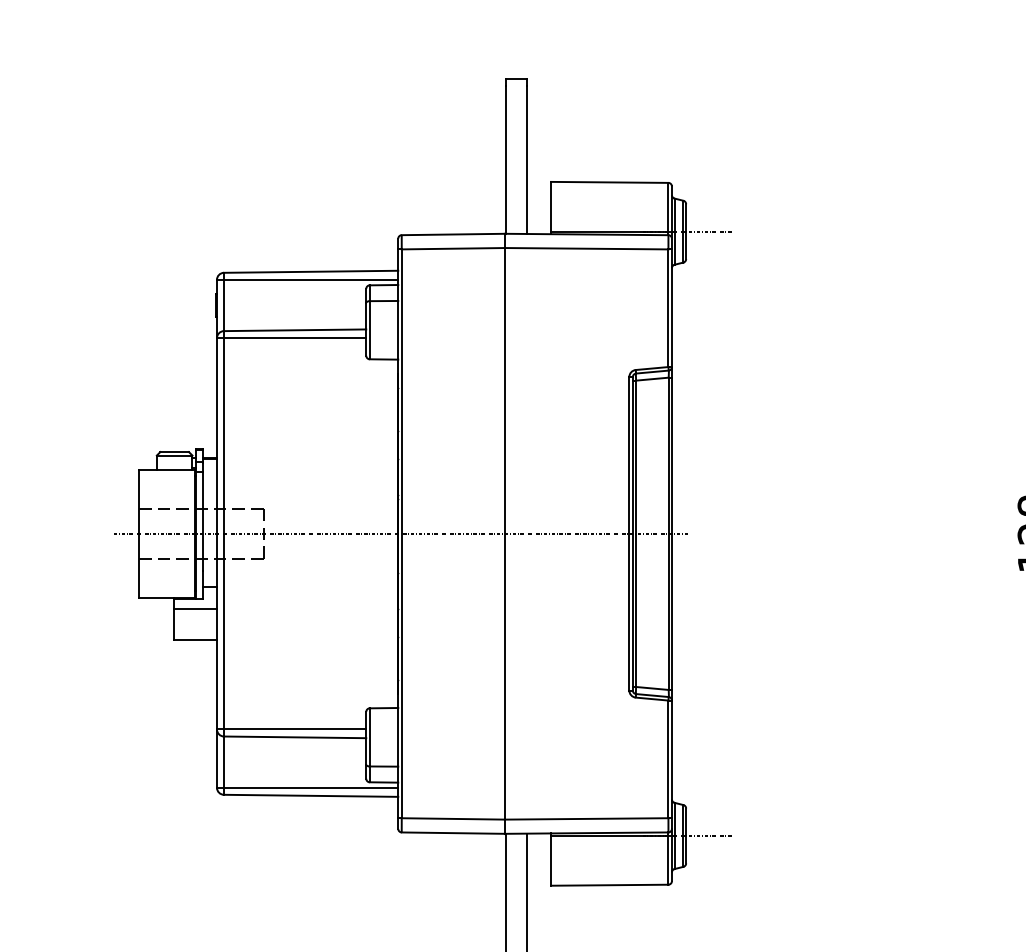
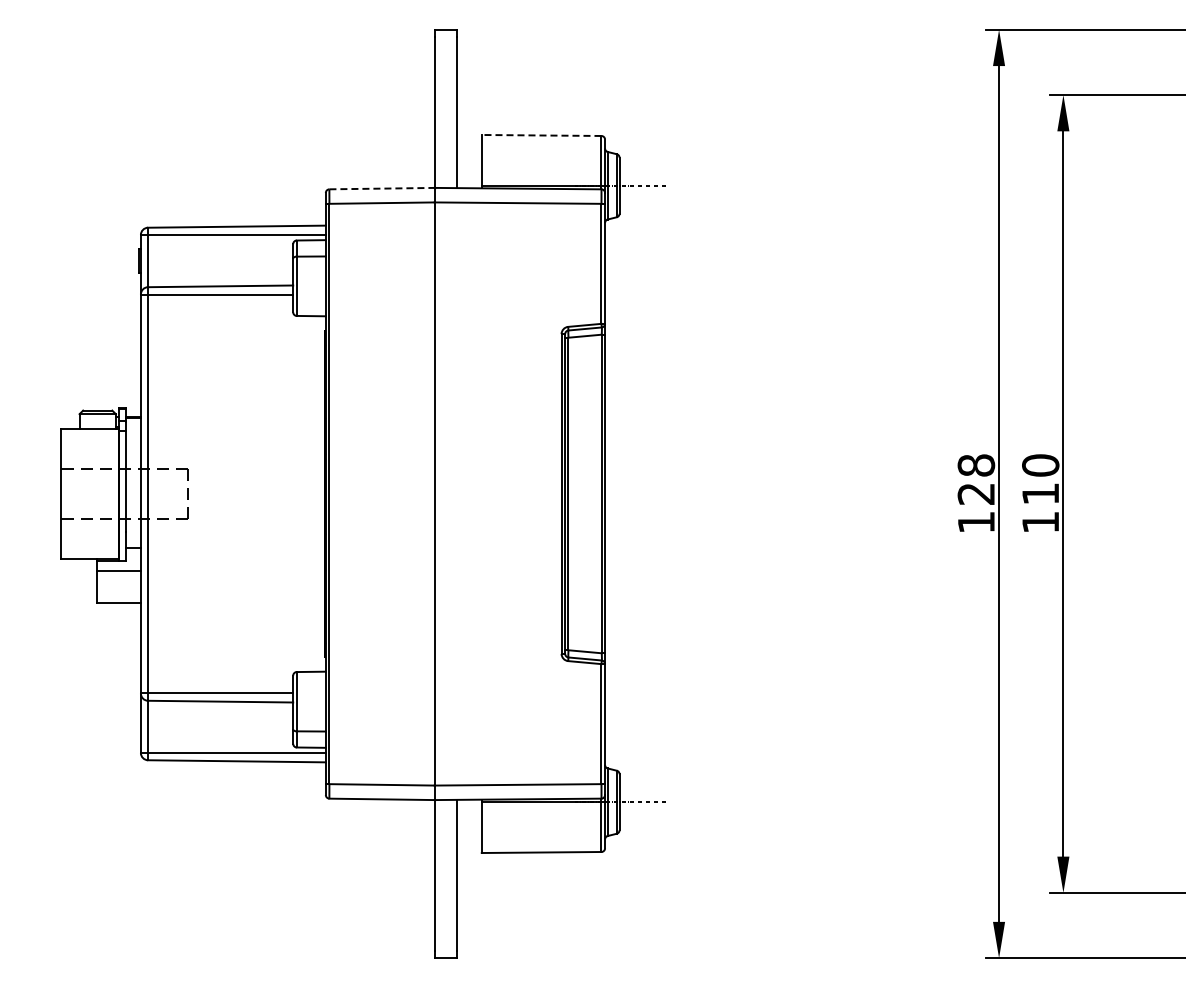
line: (609, 182) -> (541, 135), solid -> dashed
line: (453, 234) -> (382, 188), solid -> dashed
line: (401, 534) -> (329, 494), removed

